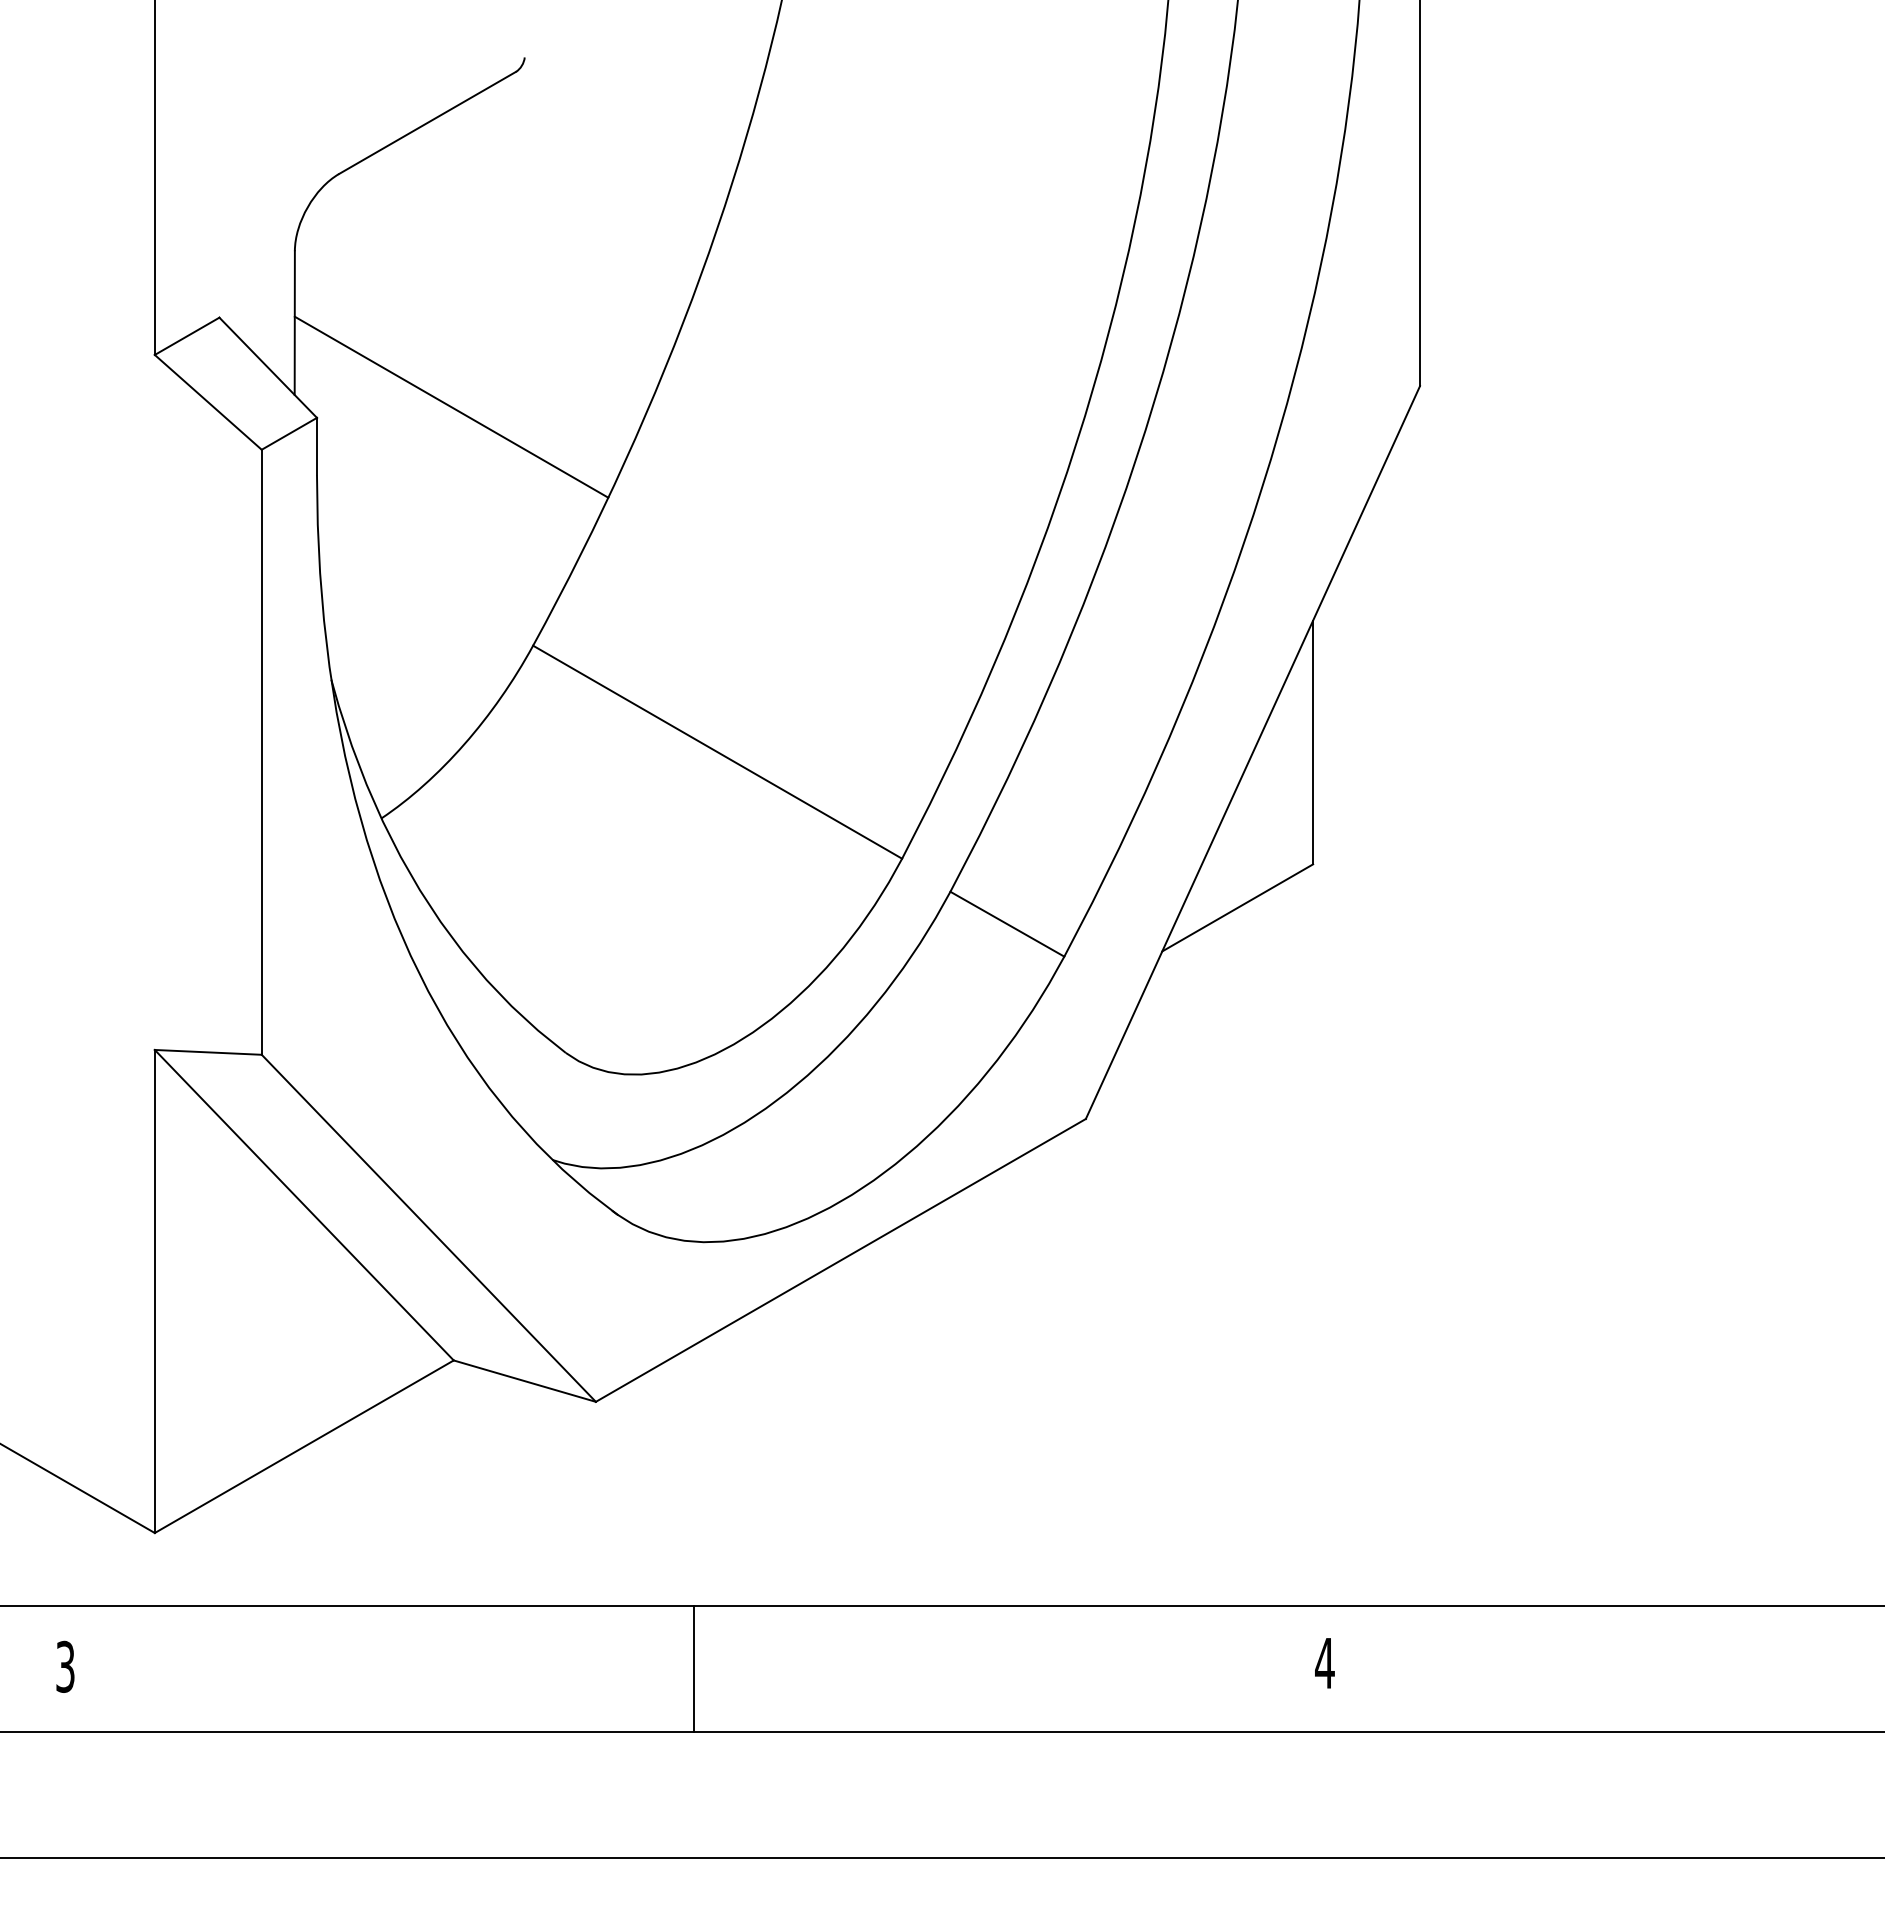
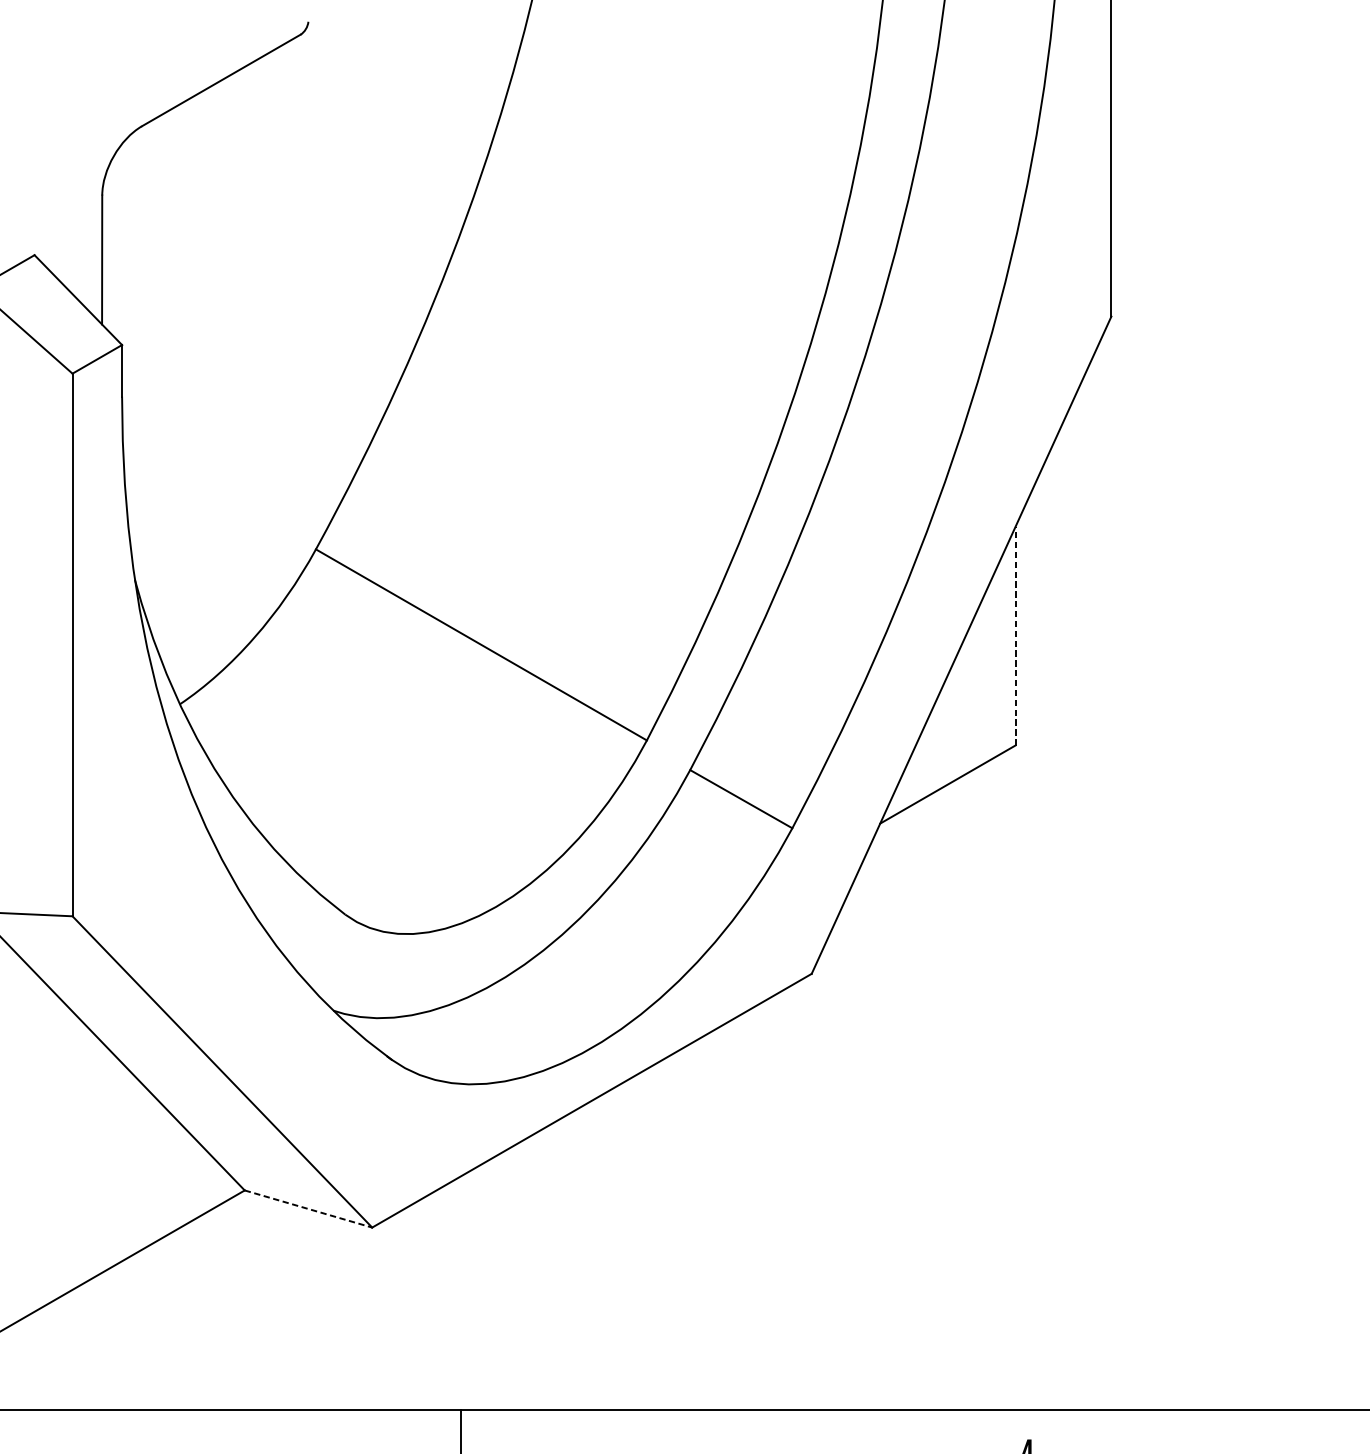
line: (451, 406) -> (242, 334), removed
line: (1313, 742) -> (1015, 636), solid -> dashed
line: (525, 1381) -> (309, 1209), solid -> dashed

